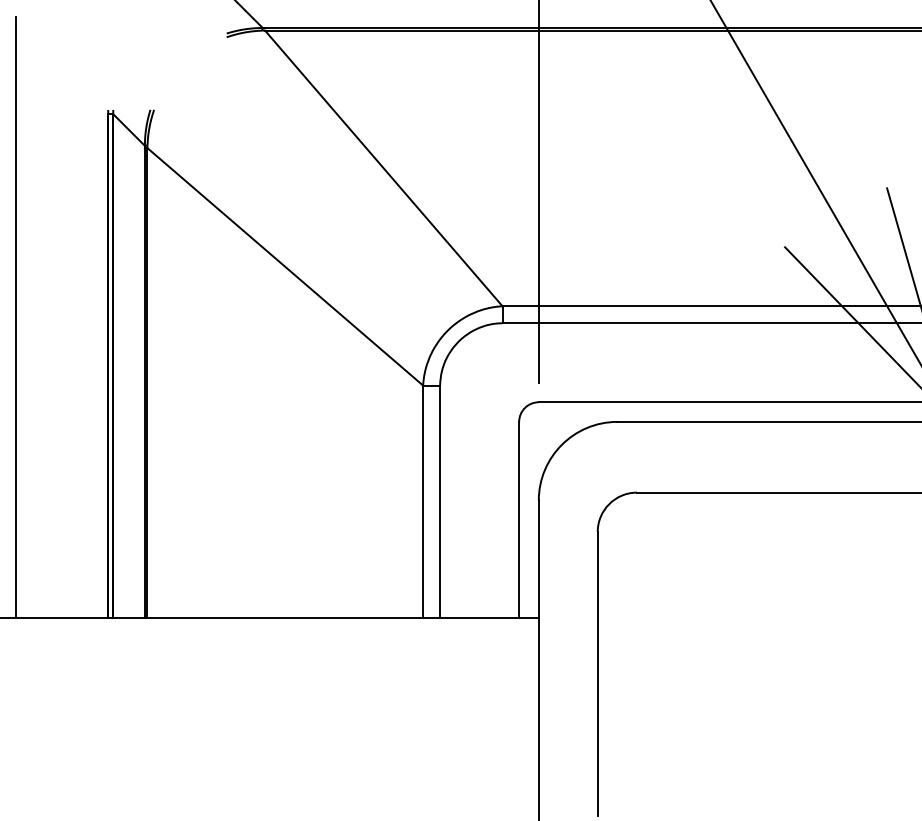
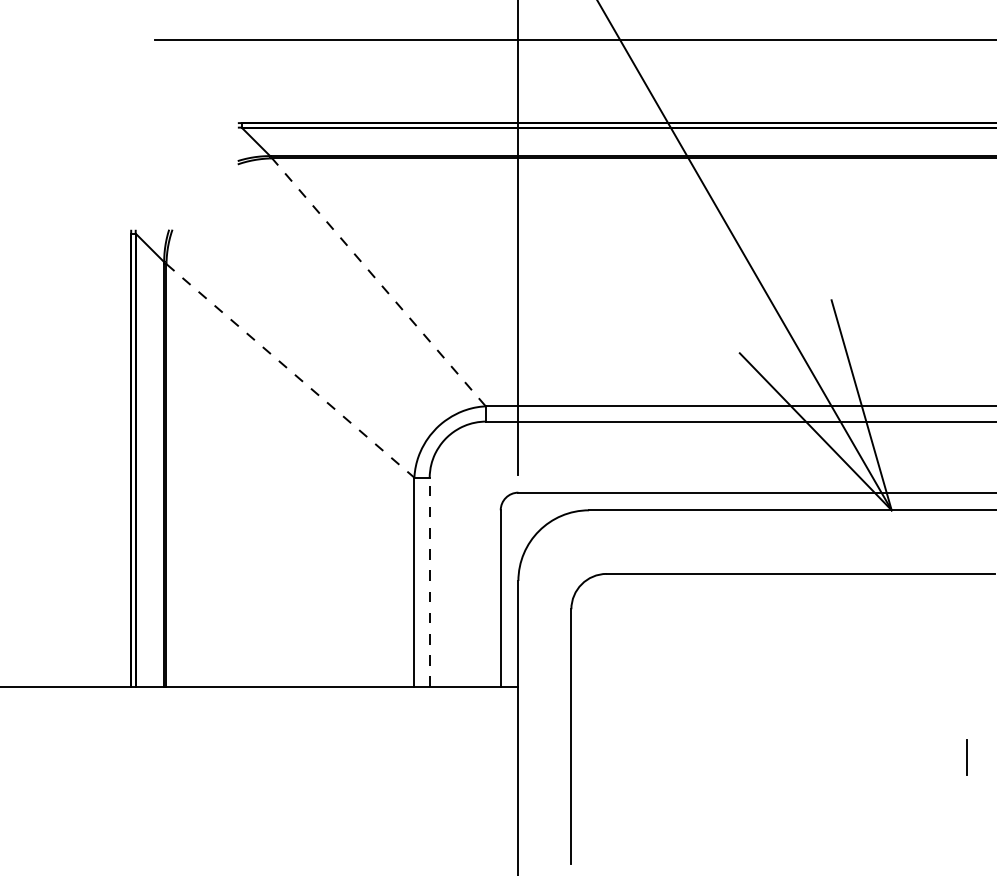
line: (383, 168) -> (378, 282), solid -> dashed
line: (285, 266) -> (290, 370), solid -> dashed
line: (16, 317) -> (48, 416), removed
line: (439, 502) -> (429, 582), solid -> dashed

